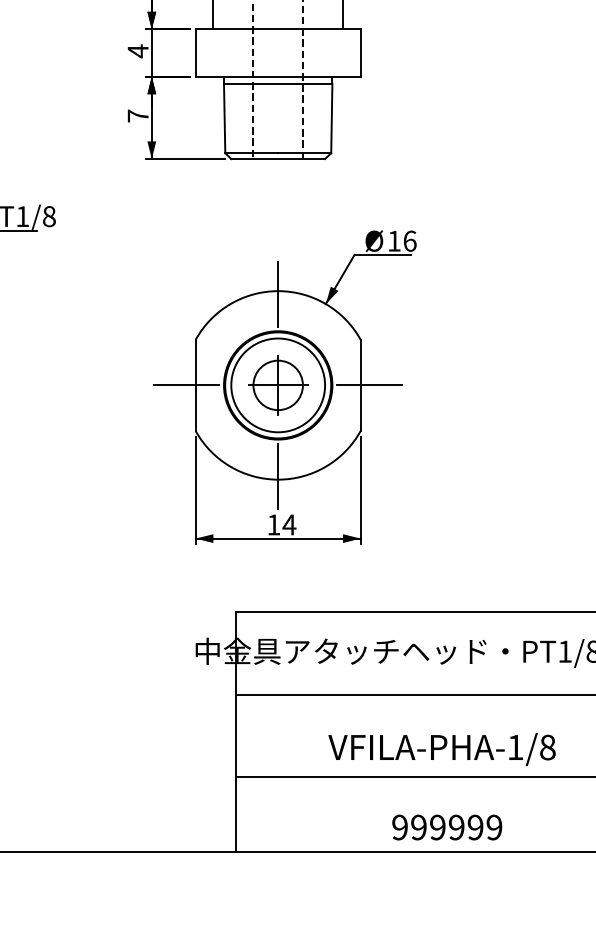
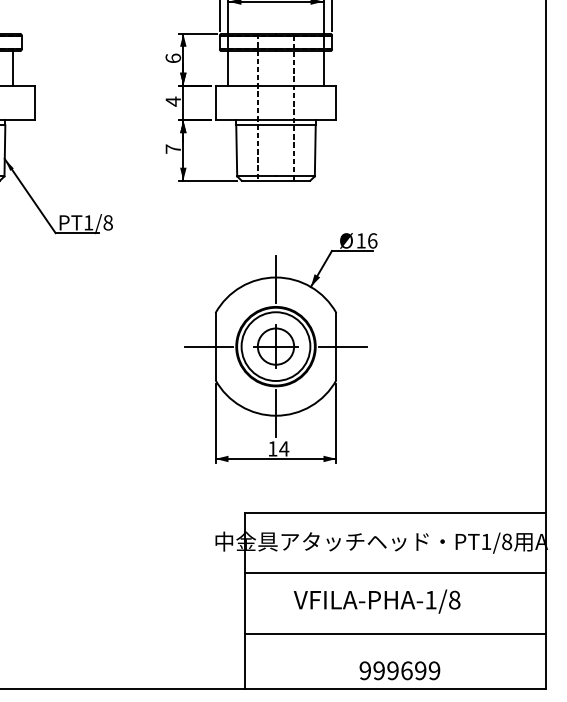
text: (441, 749) -> (376, 601), moved
text: (456, 827) -> (406, 670), 999999 -> 999699

